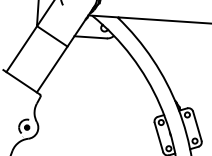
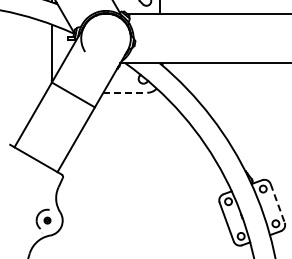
line: (90, 37) -> (125, 92), solid -> dashed
line: (197, 126) -> (277, 203), solid -> dashed

